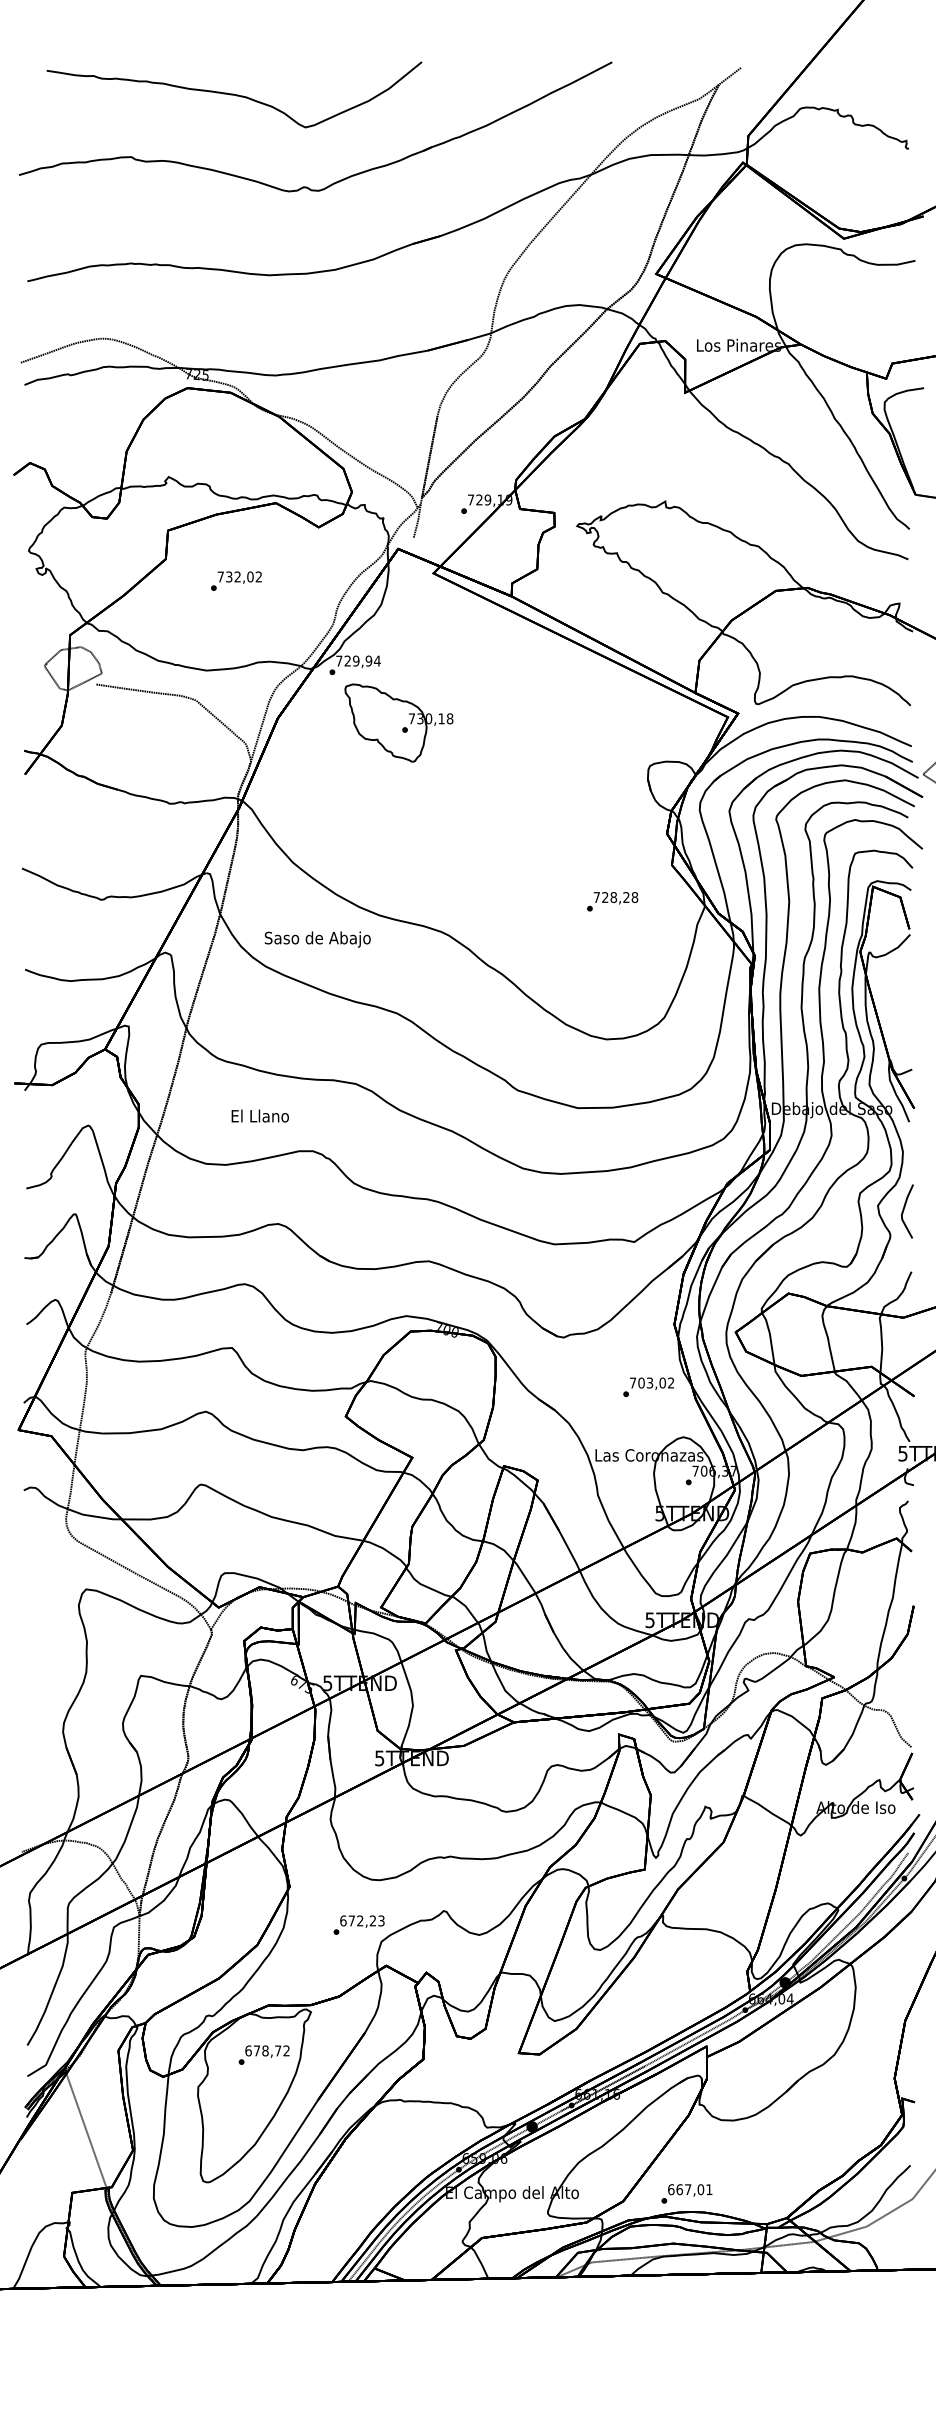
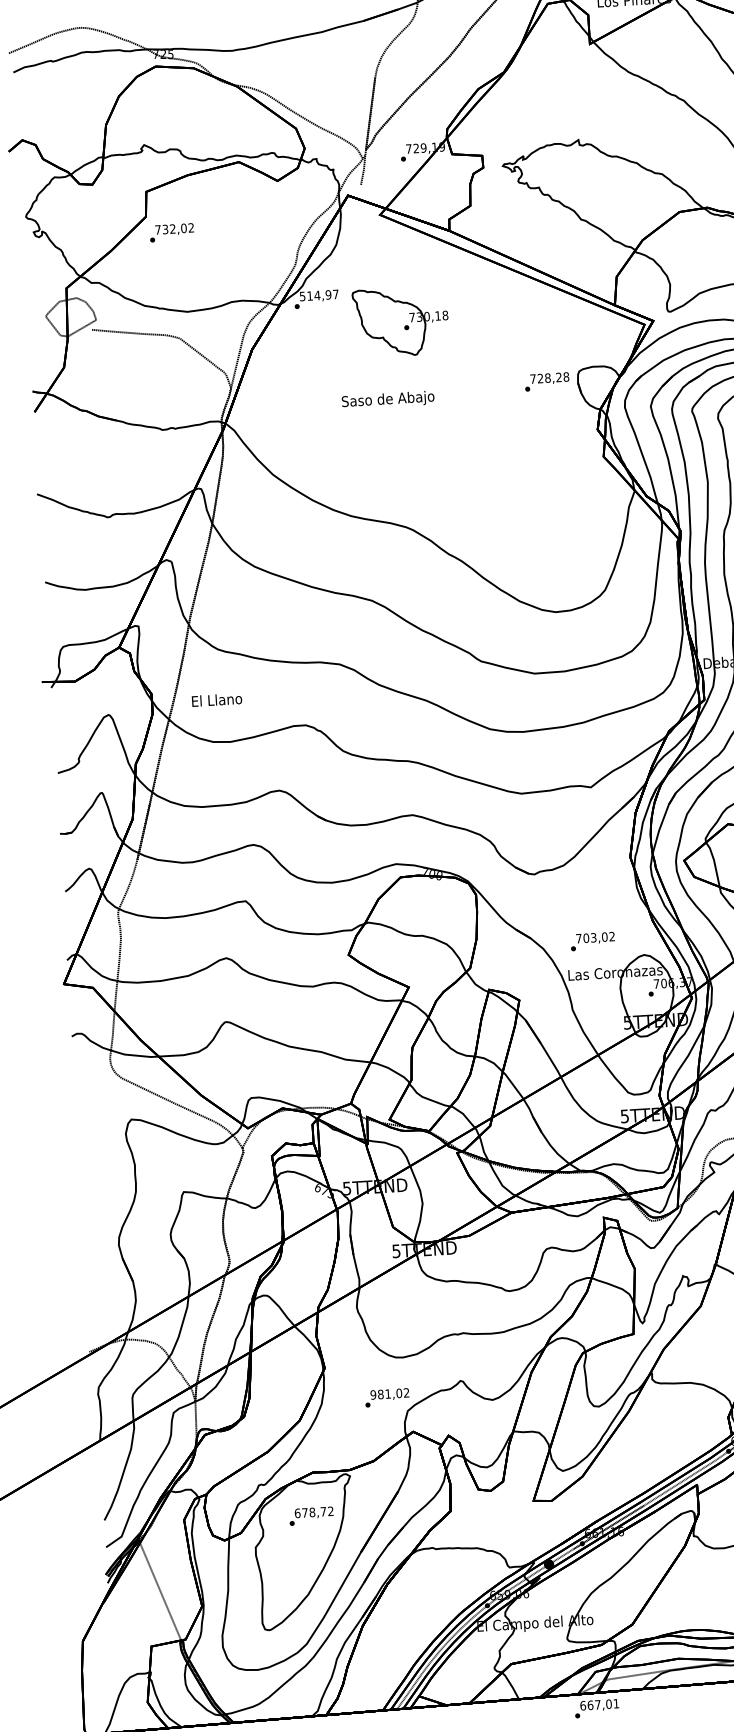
text: (236, 580) -> (171, 232), moved
text: (358, 660) -> (319, 294), 729,94 -> 514,97
part: (398, 722) -> (400, 321), moved
text: (612, 901) -> (547, 381), moved
text: (317, 939) -> (387, 400), moved
text: (259, 1115) -> (216, 699), moved
text: (648, 1386) -> (592, 940), moved
text: (362, 1920) -> (390, 1393), 672,23 -> 981,02
text: (686, 2193) -> (596, 1708), moved

